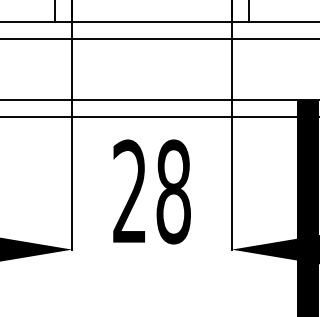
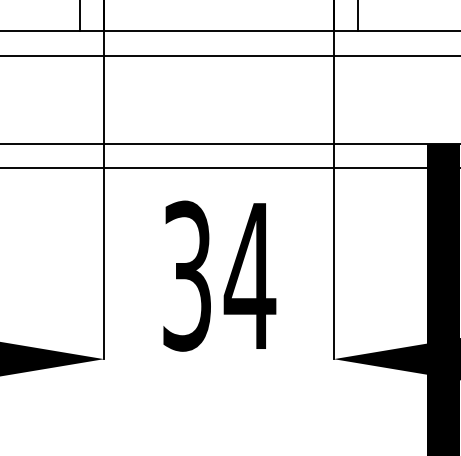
text: (152, 191) -> (219, 275), 28 -> 34

